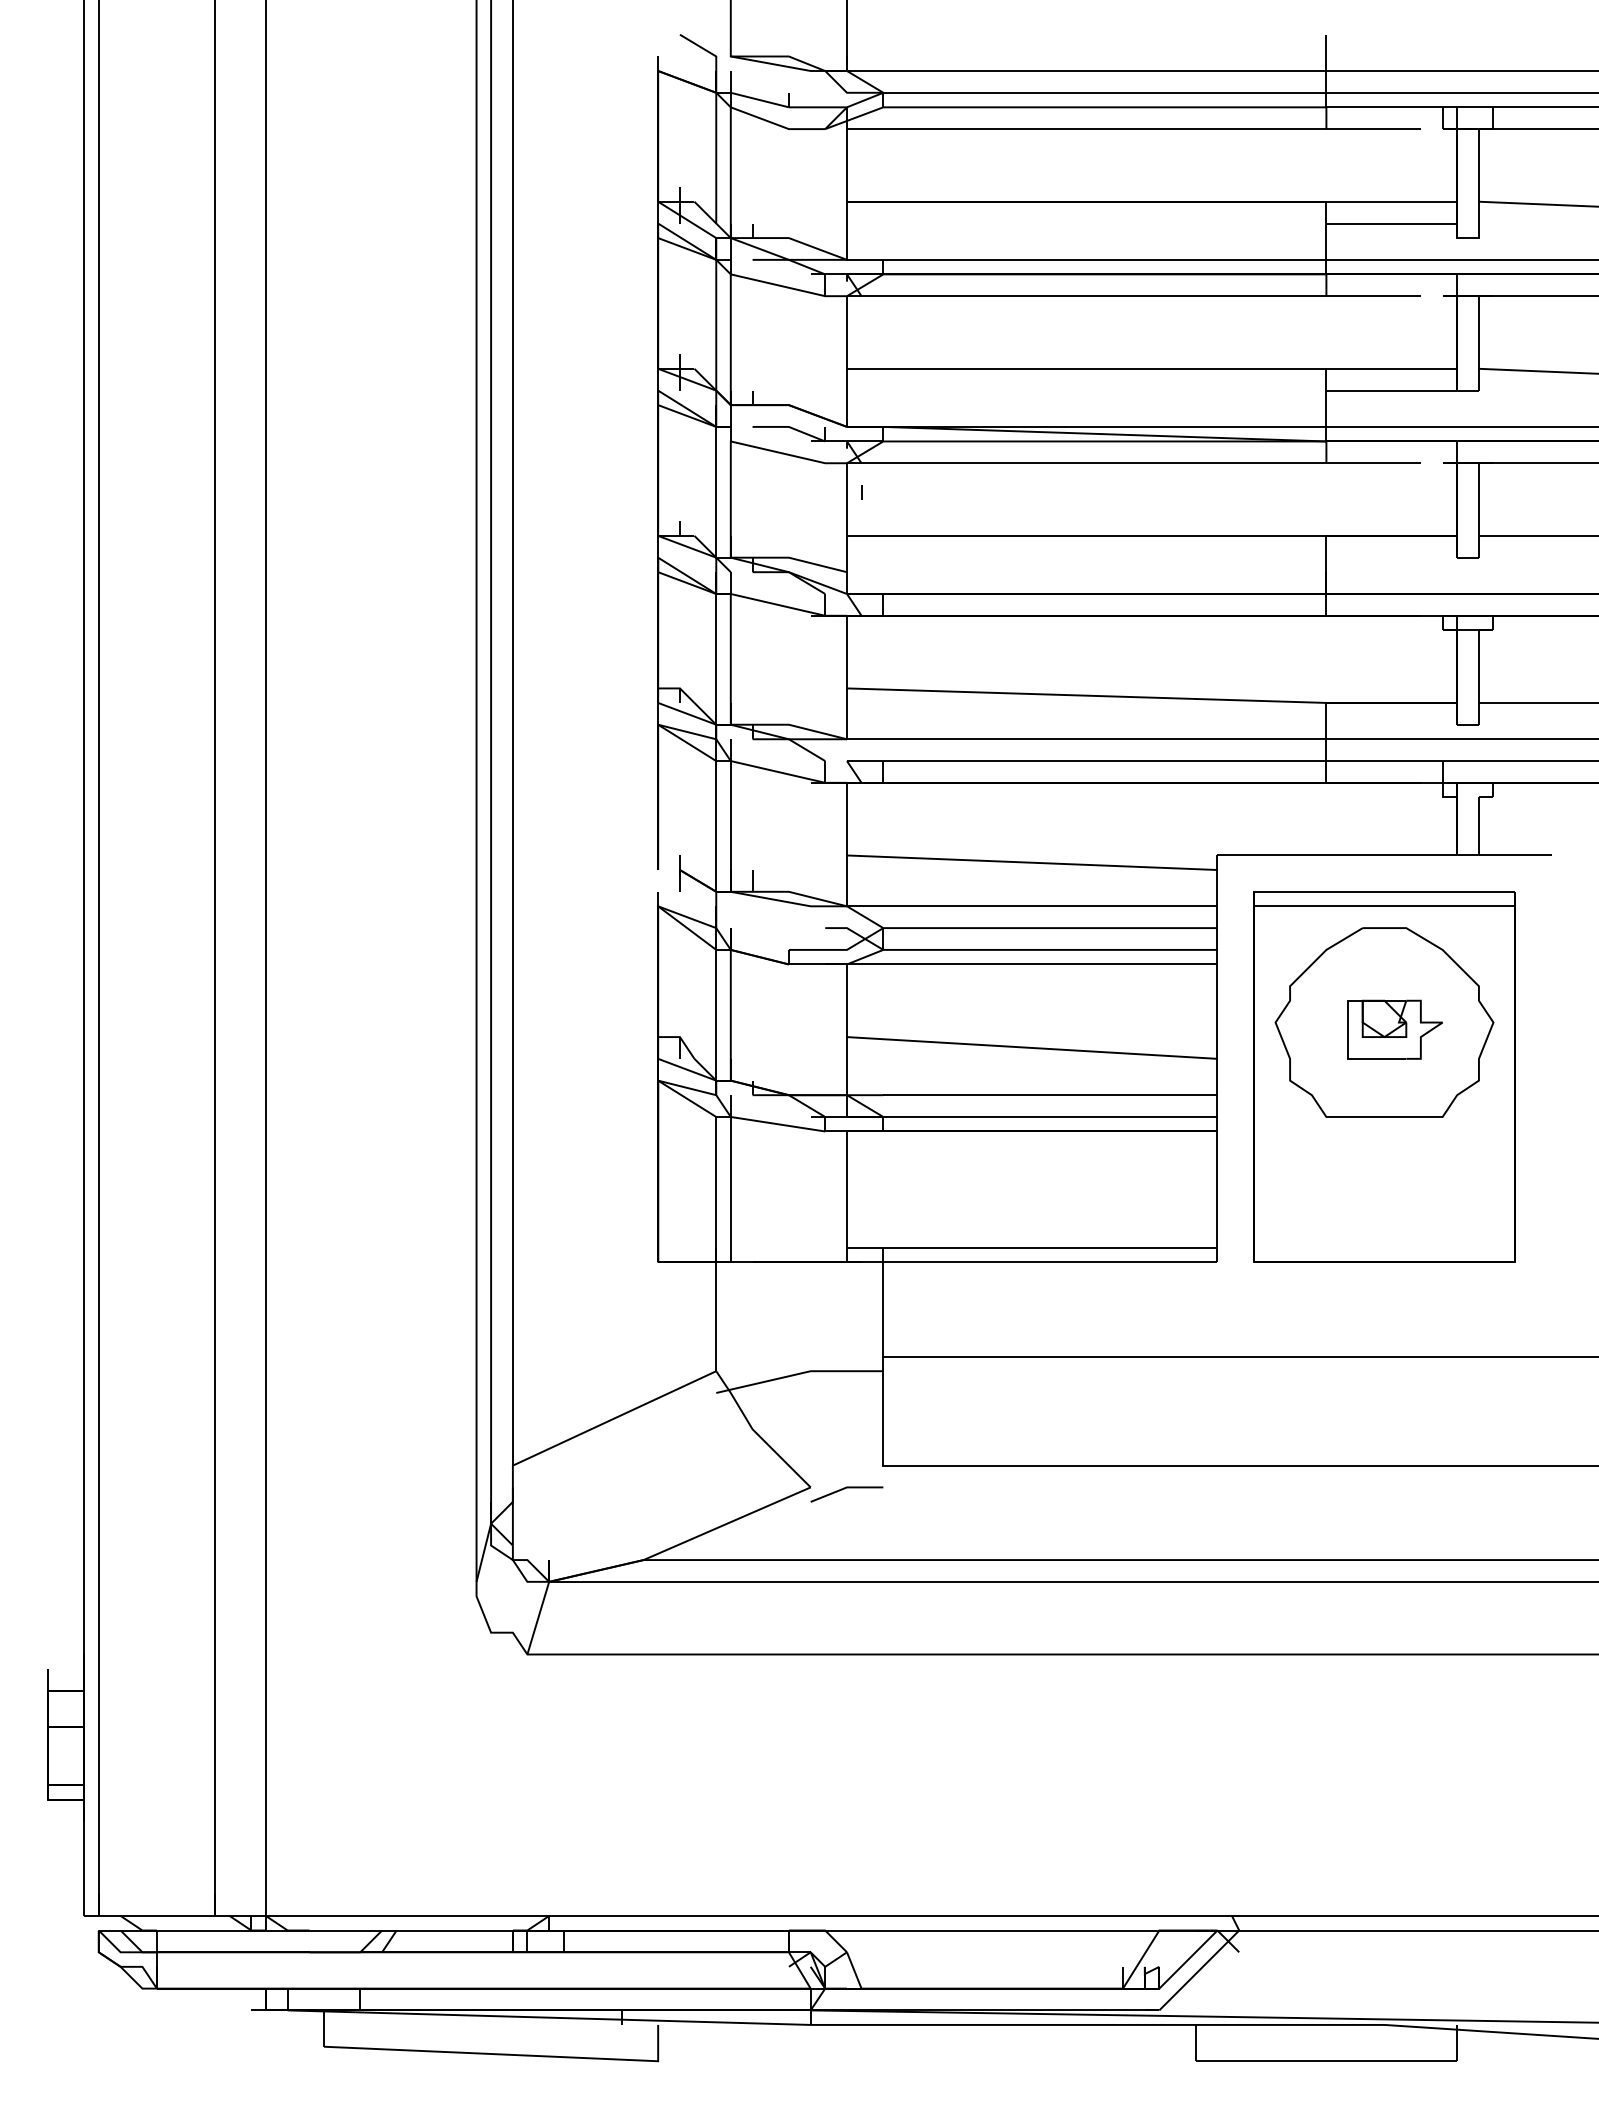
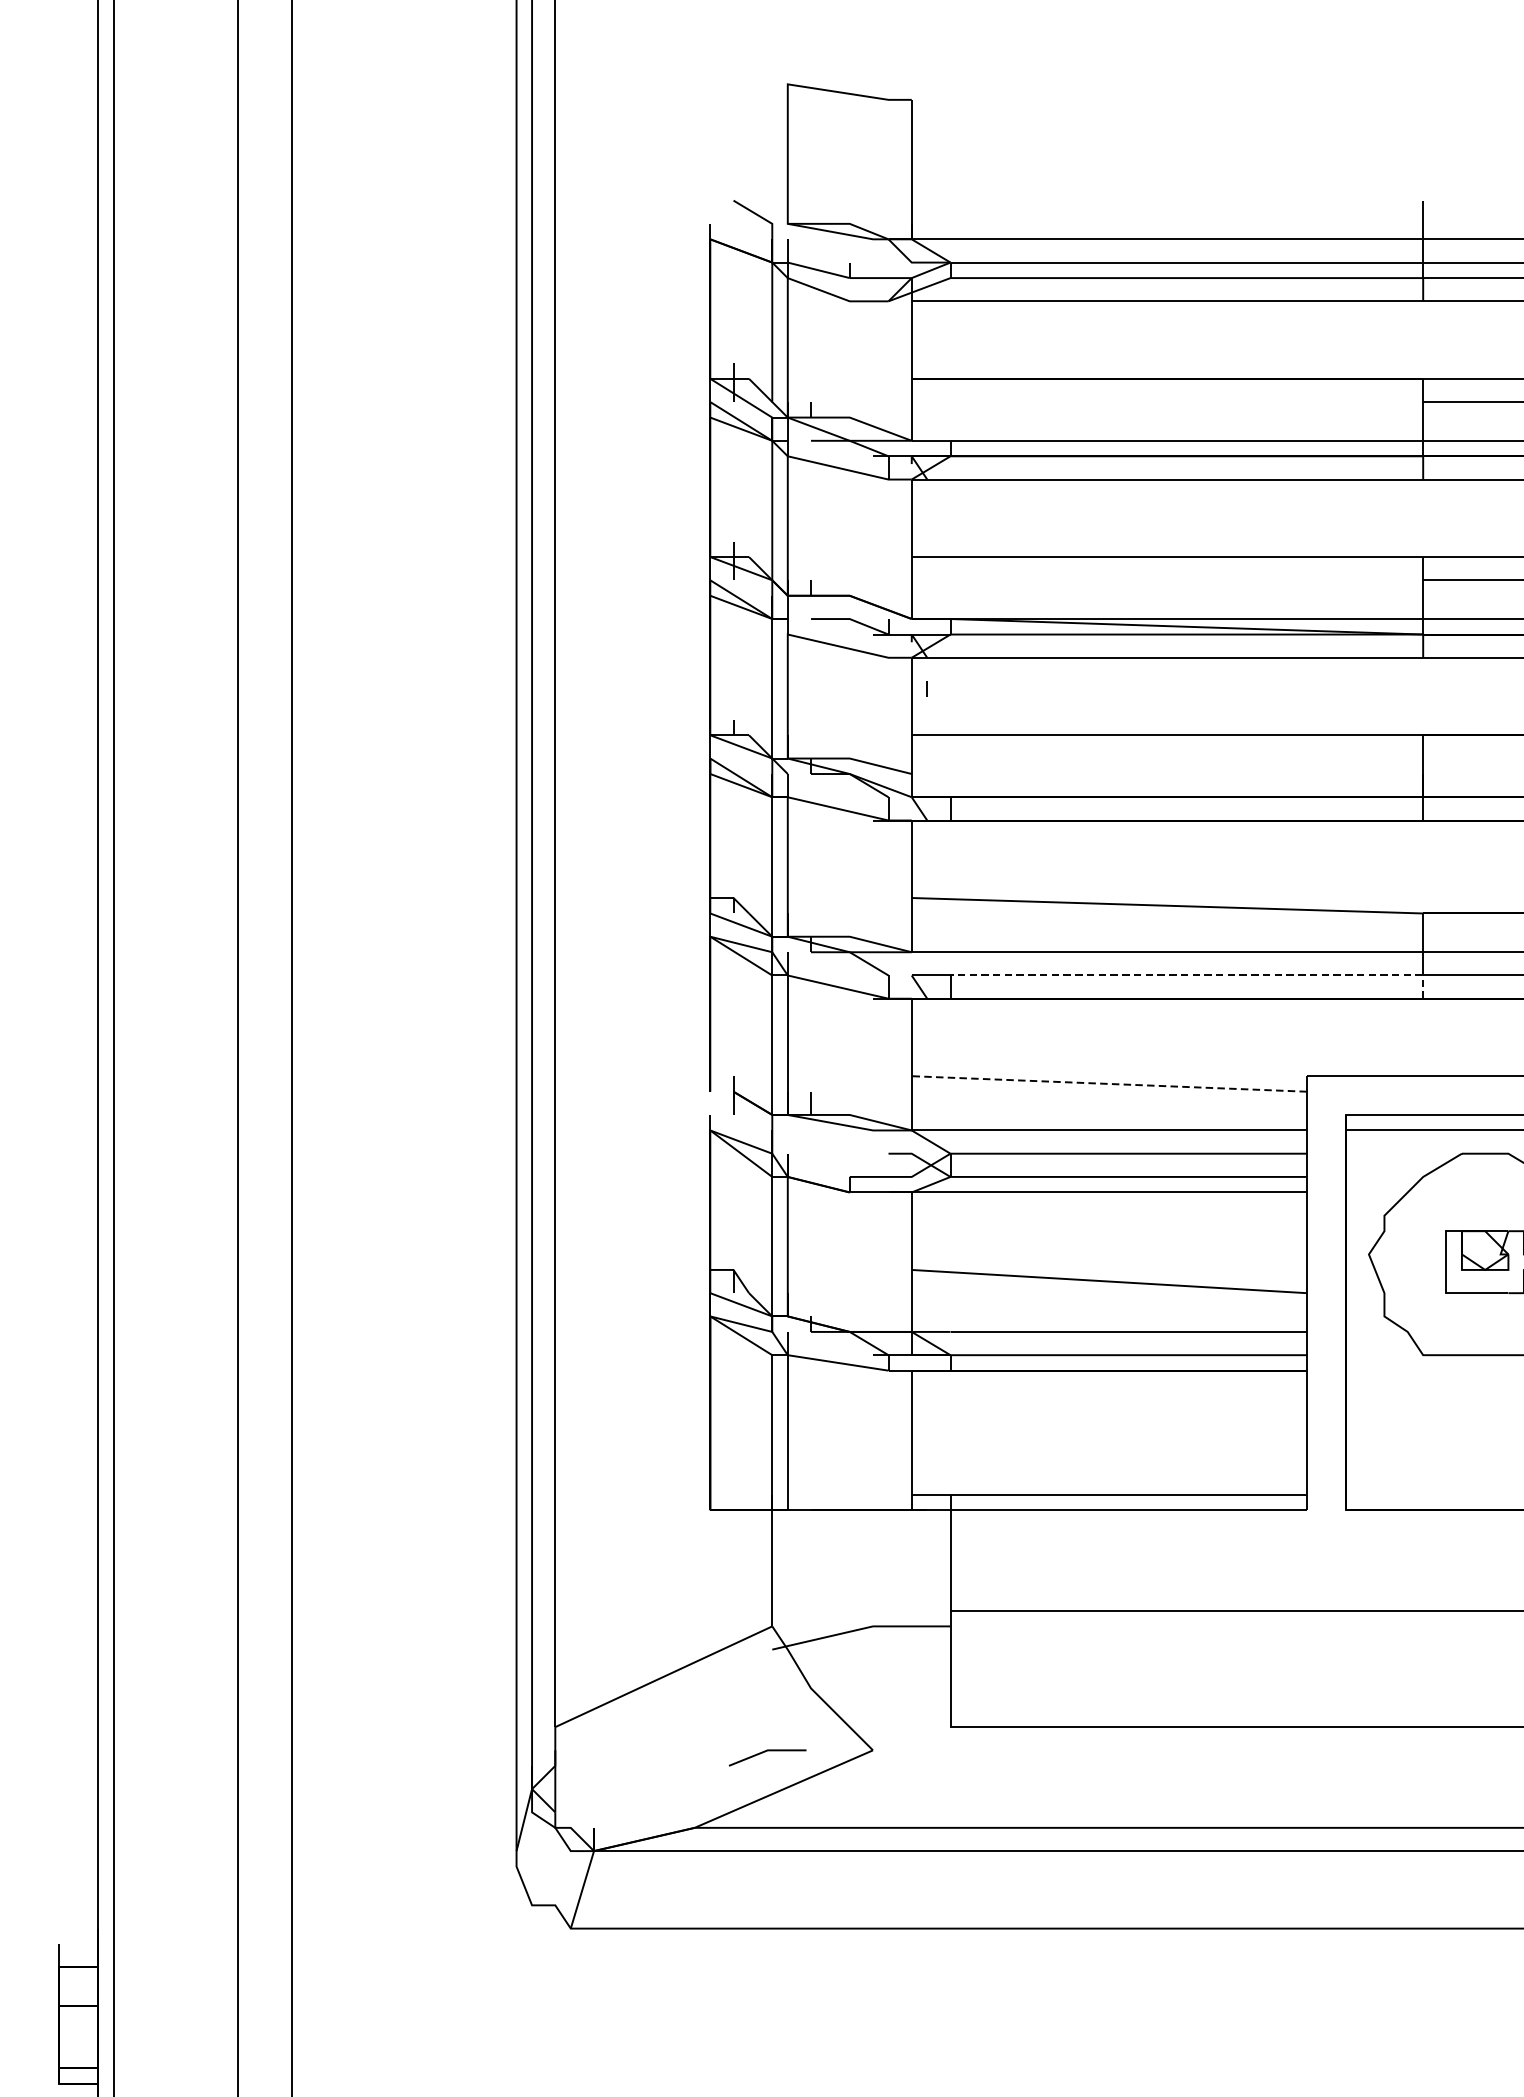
line: (1115, 761) -> (1198, 975), solid -> dashed
line: (1031, 862) -> (1108, 1083), solid -> dashed
line: (844, 1489) -> (765, 1752), moved

